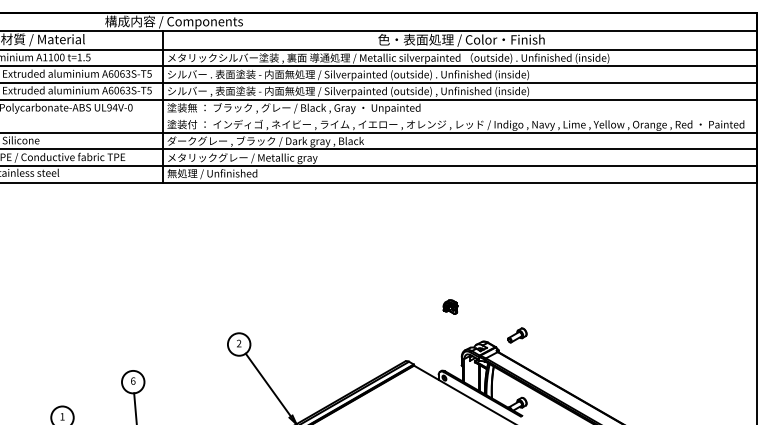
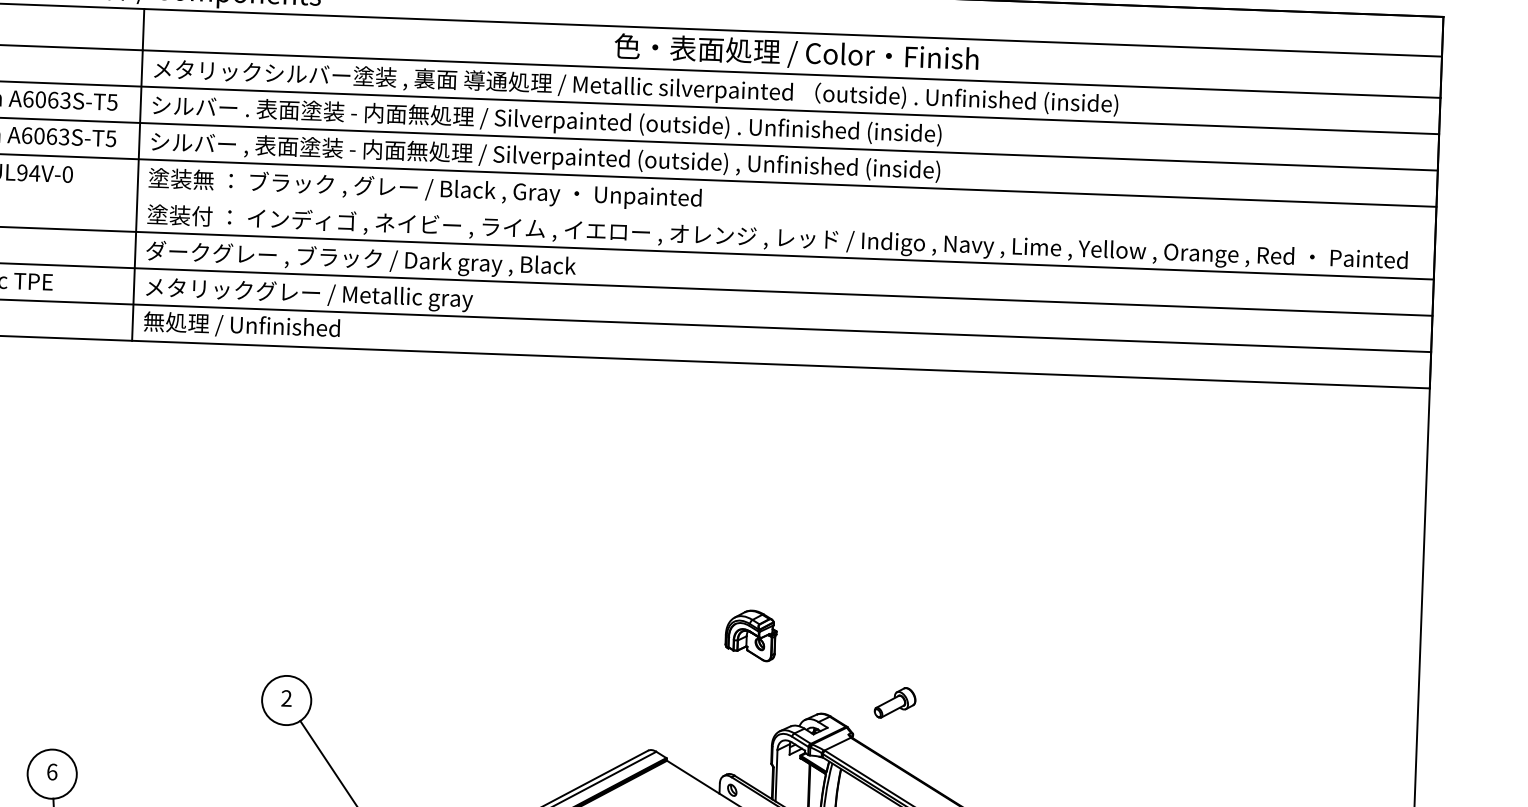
part: (450, 306) -> (751, 634), size x1.67

